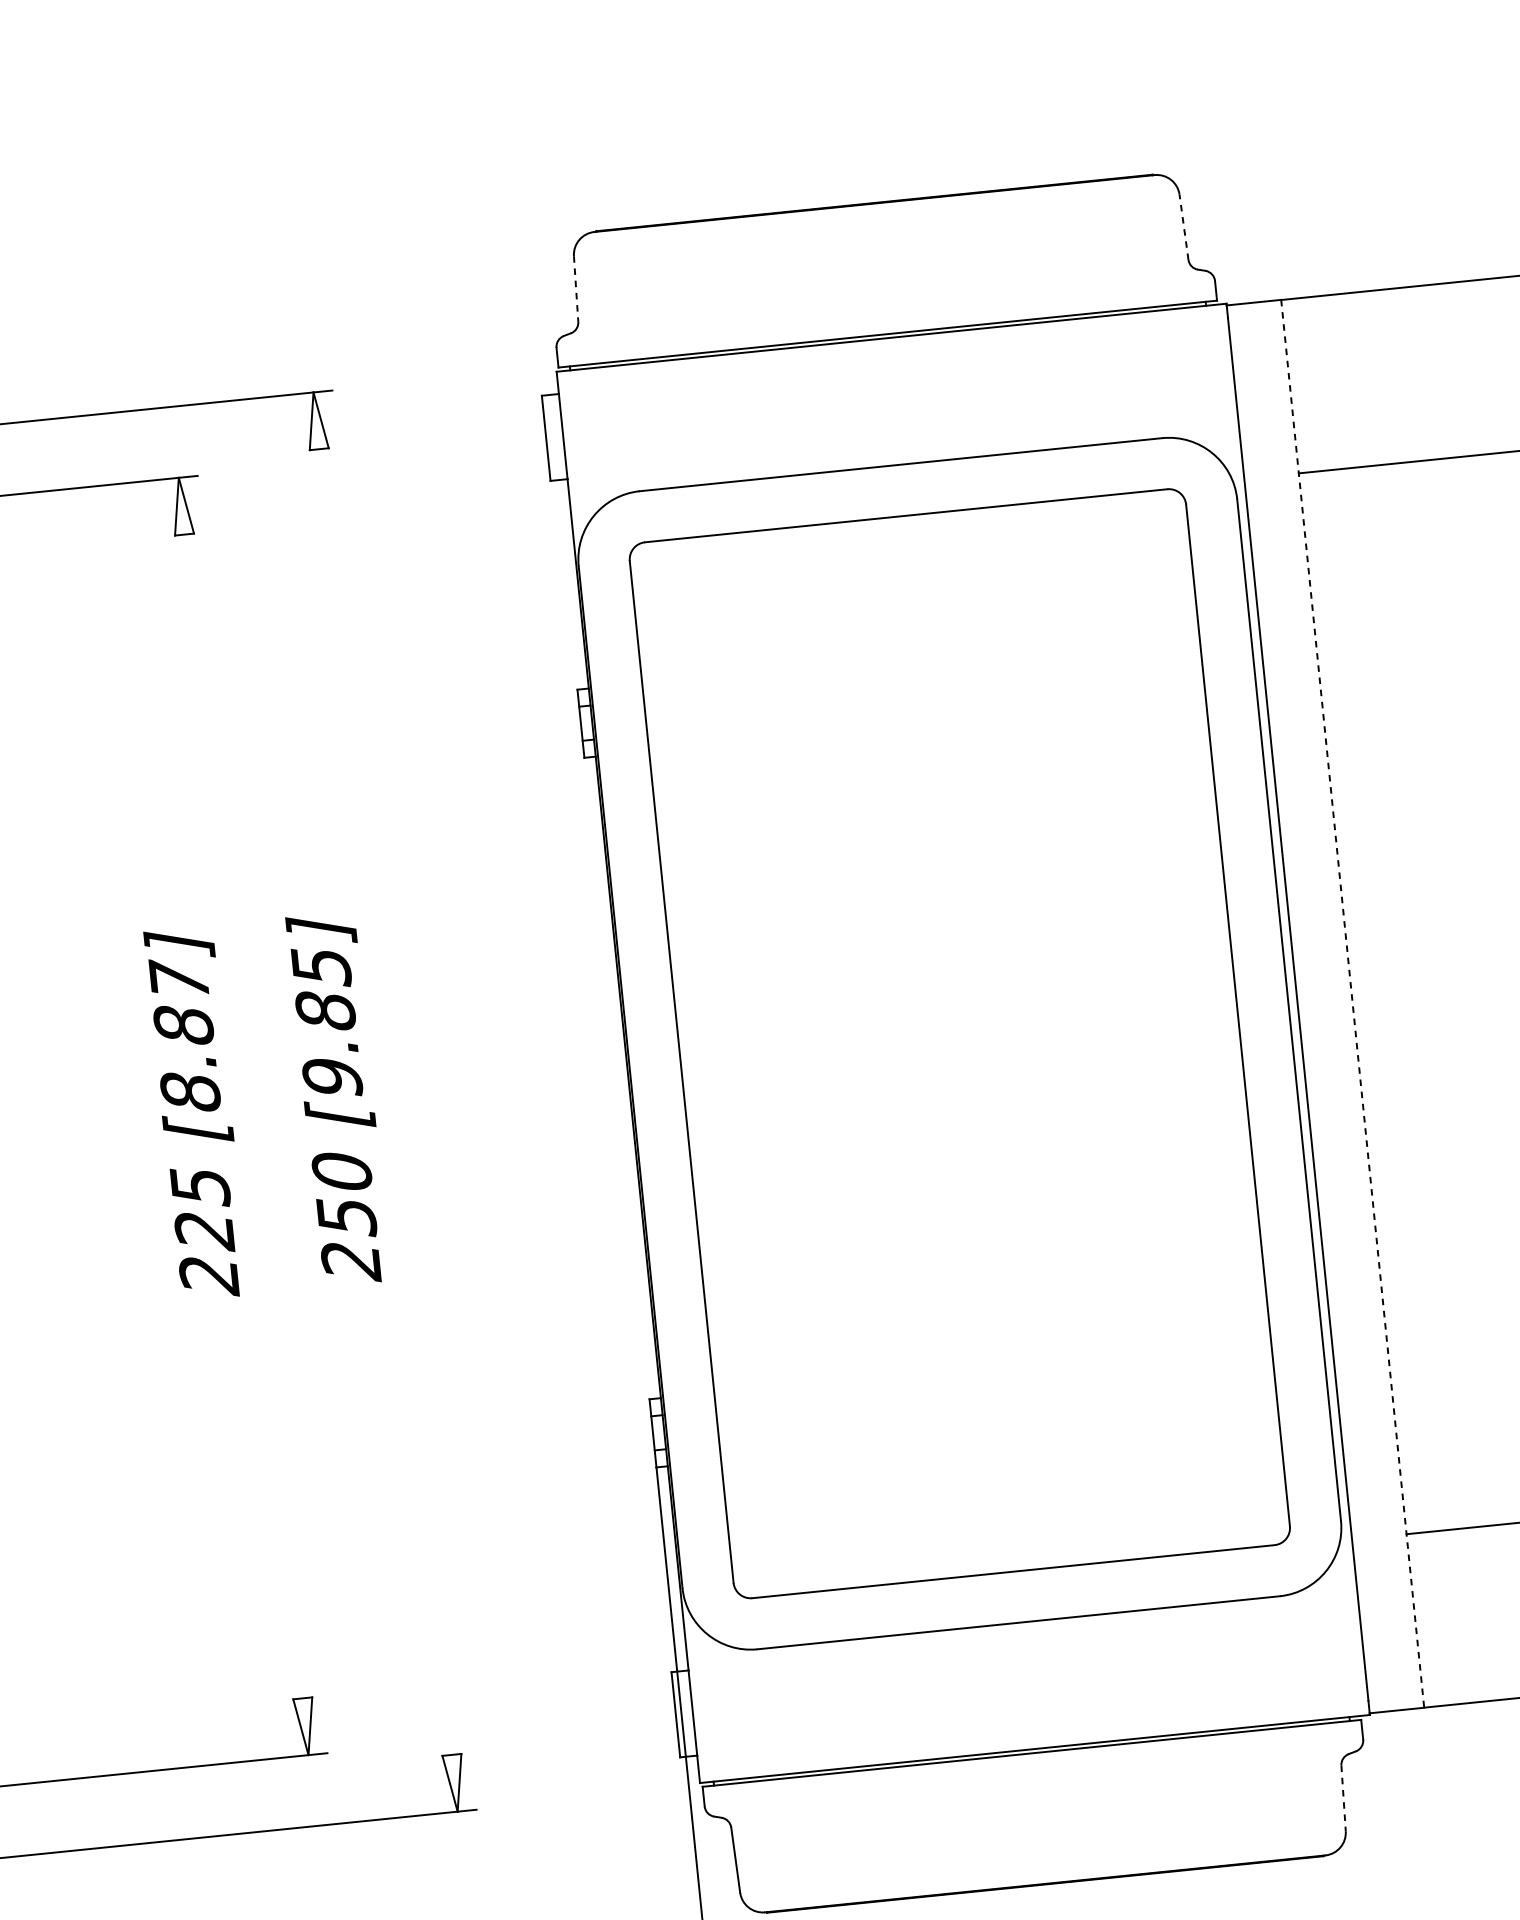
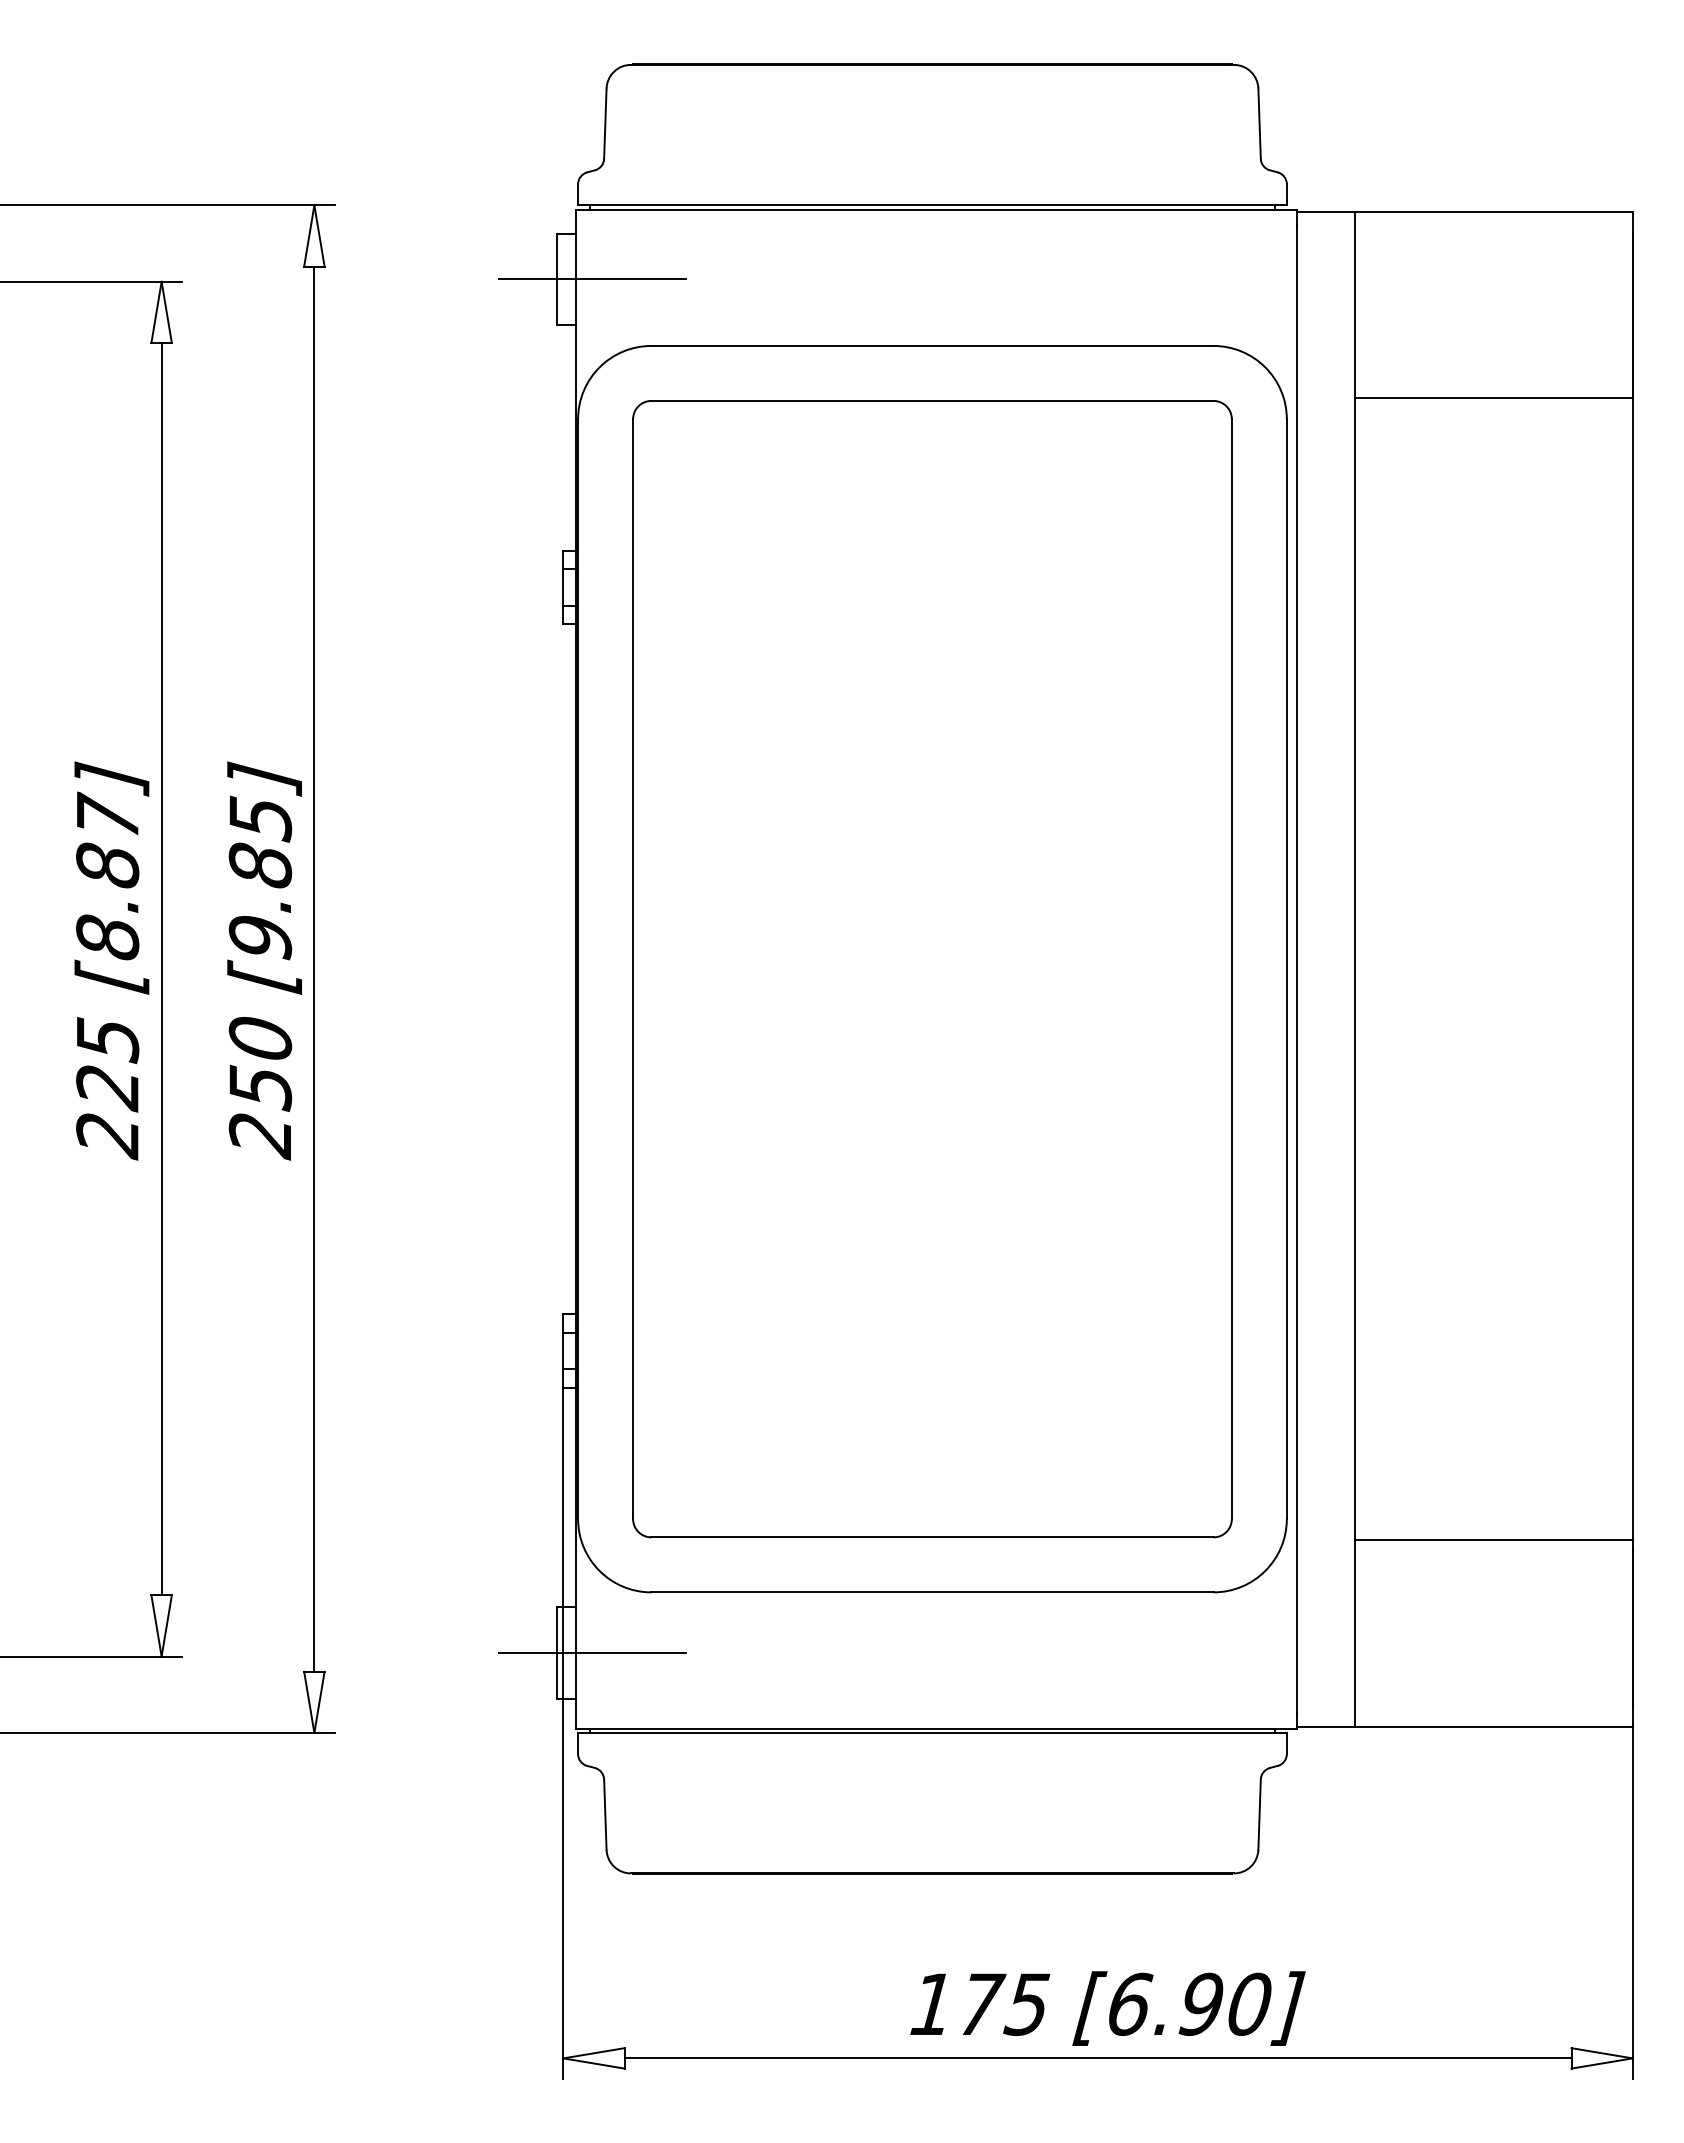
line: (1183, 227) -> (1259, 123), dashed -> solid
line: (576, 289) -> (605, 124), dashed -> solid
line: (578, 435) -> (592, 279), added
line: (1352, 1004) -> (1355, 969), dashed -> solid
line: (385, 1101) -> (314, 968), added
line: (243, 1115) -> (161, 968), added
line: (708, 1711) -> (592, 1653), added
line: (1343, 1799) -> (1259, 1815), dashed -> solid

